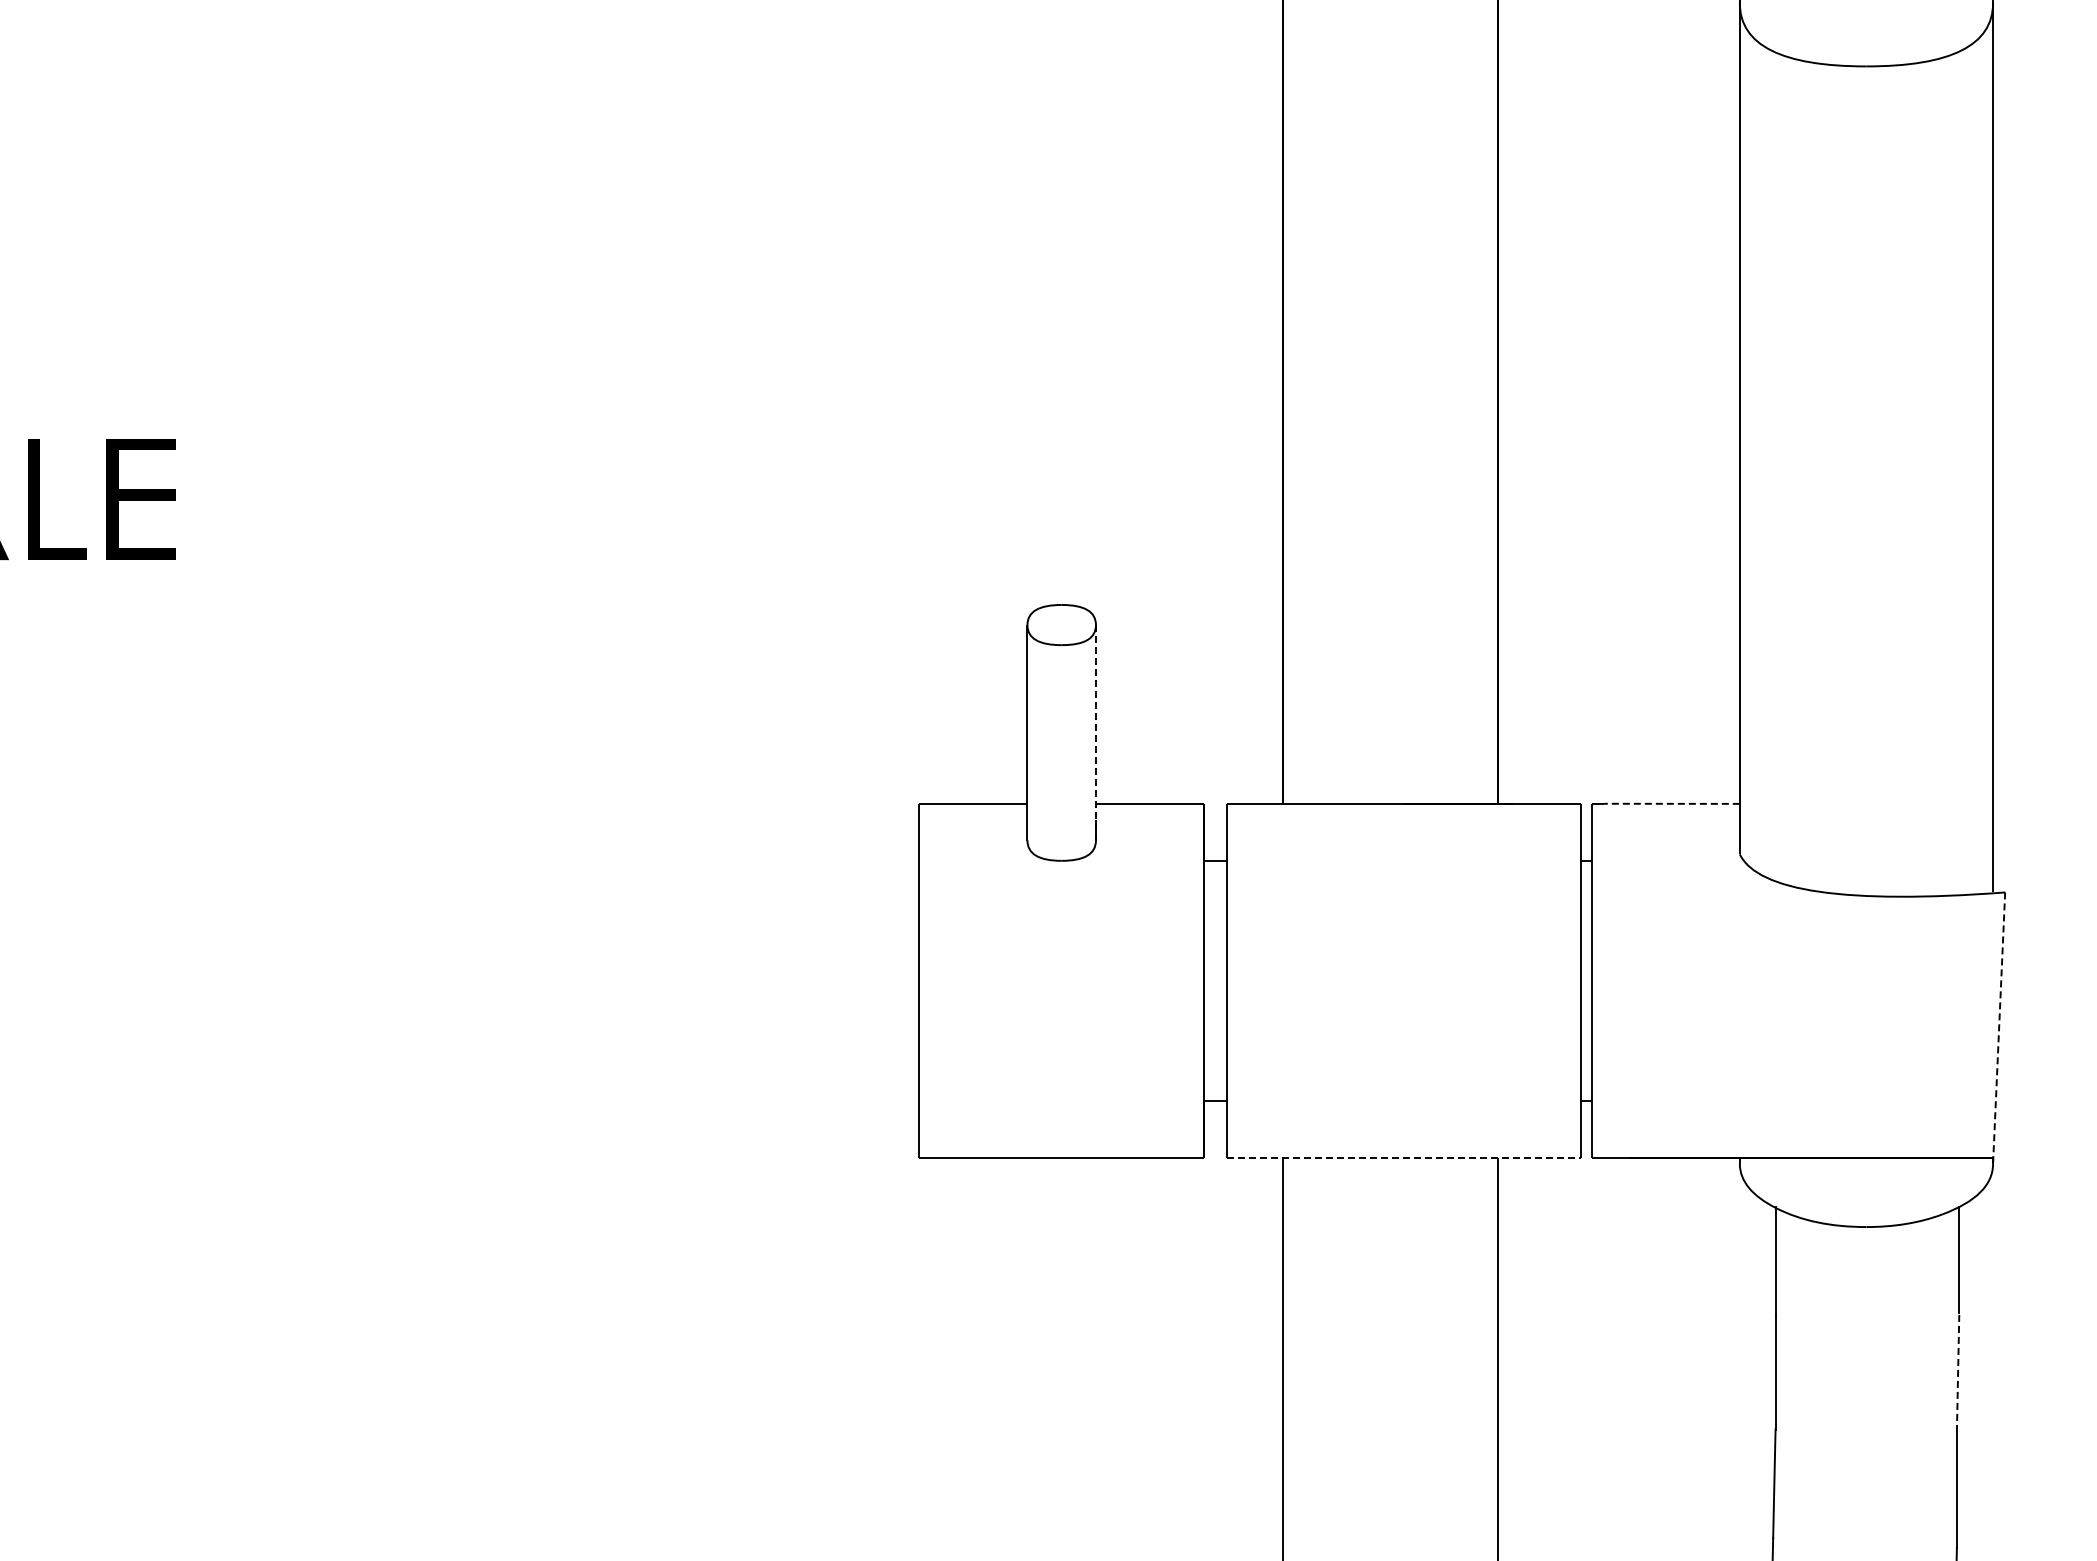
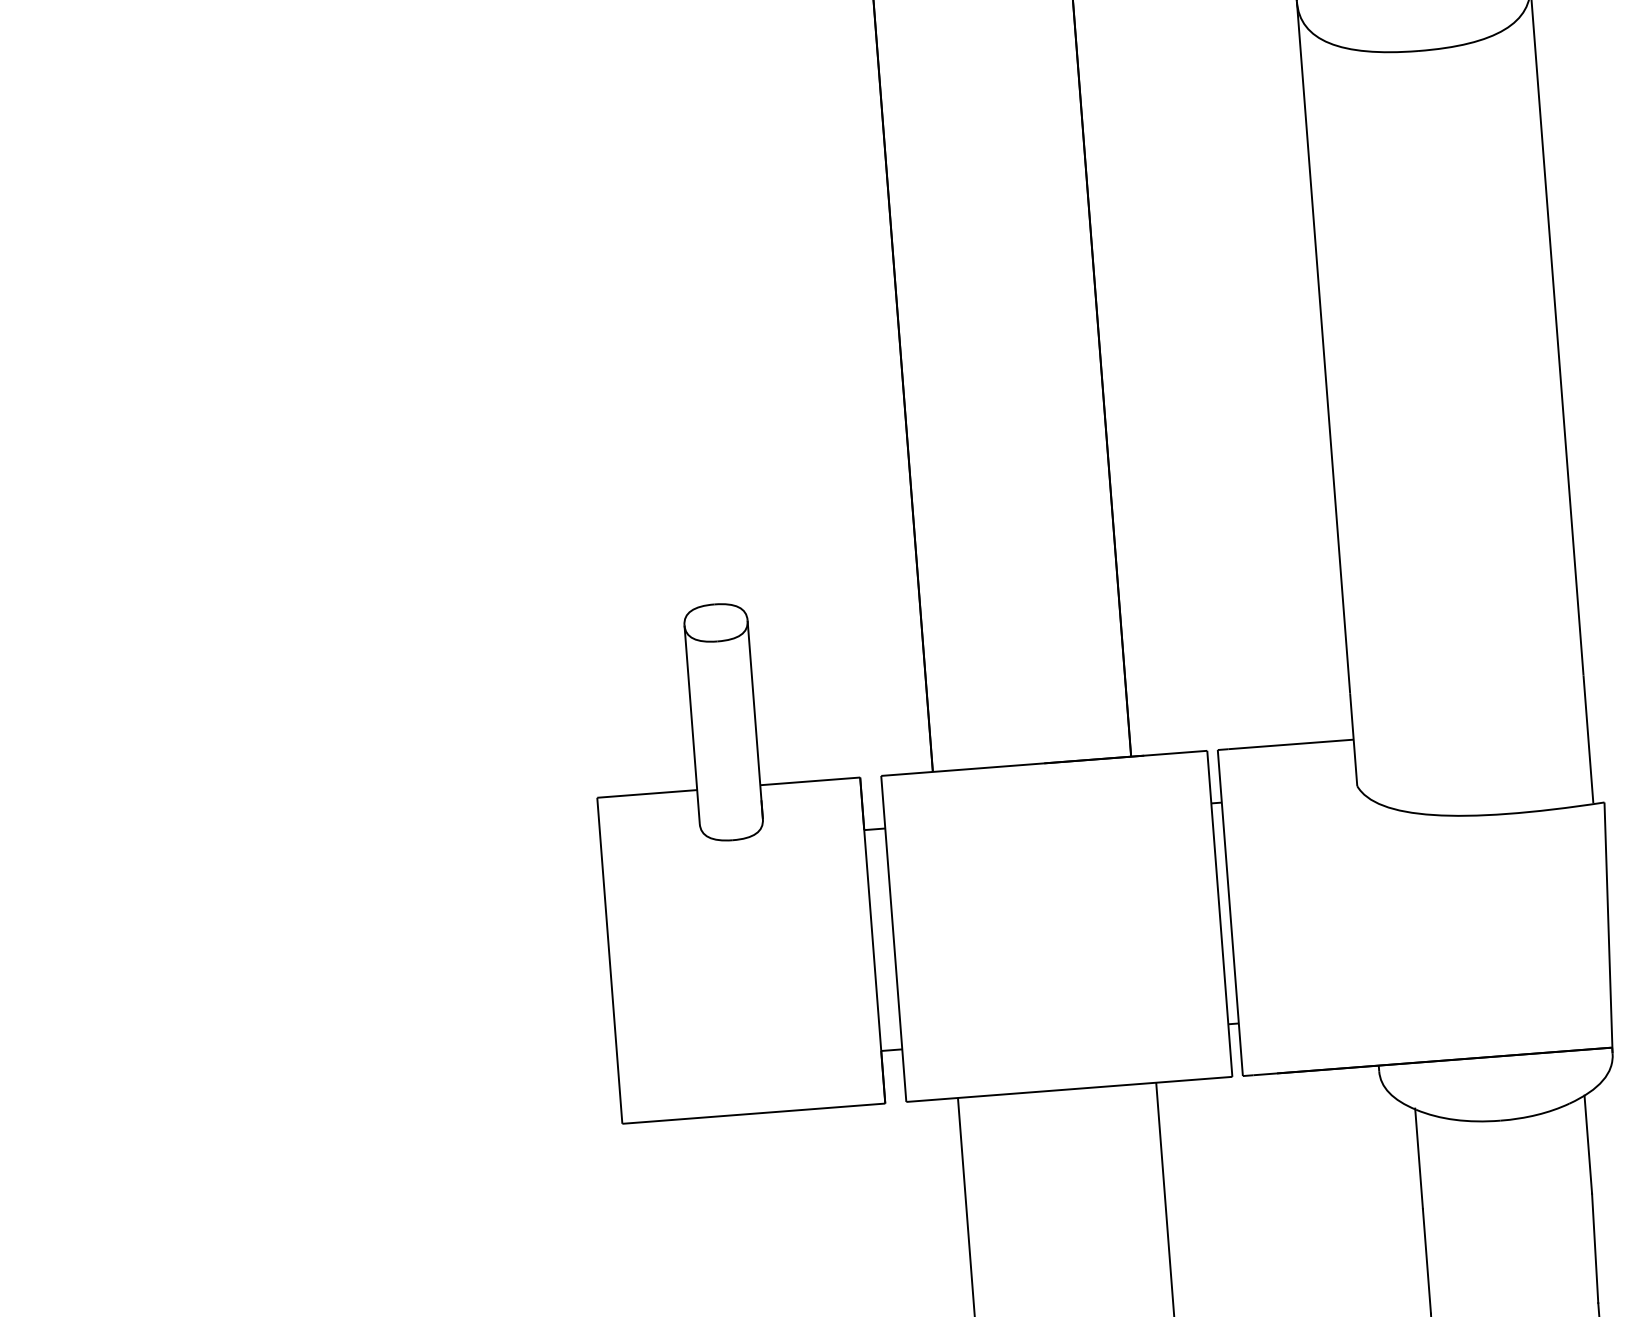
line: (1095, 732) -> (754, 719), dashed -> solid
line: (1671, 803) -> (1290, 744), dashed -> solid
line: (1999, 1028) -> (1608, 928), dashed -> solid
line: (1404, 1157) -> (1069, 1089), dashed -> solid
line: (1958, 1372) -> (1595, 1248), dashed -> solid

